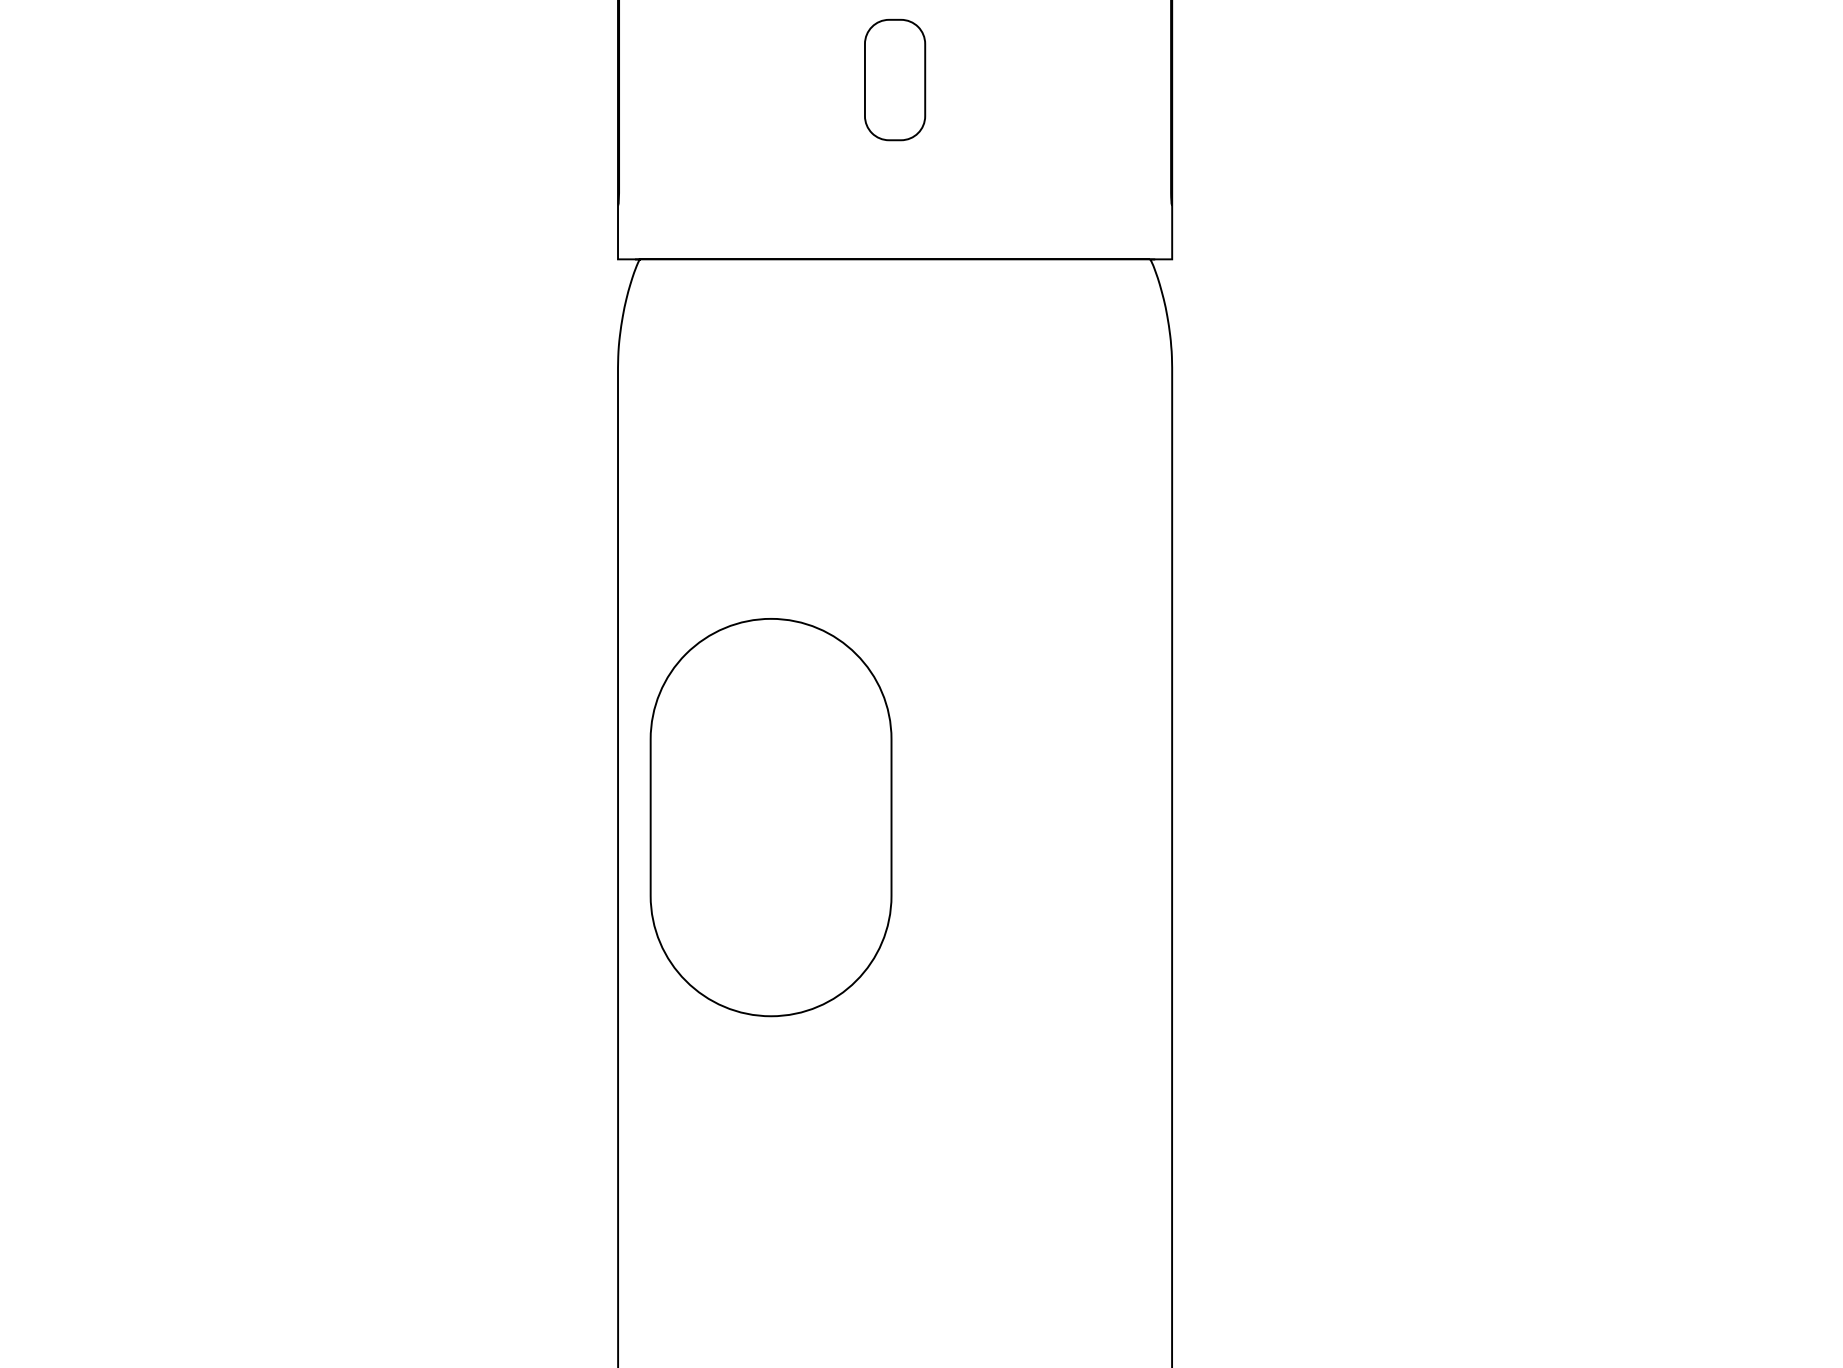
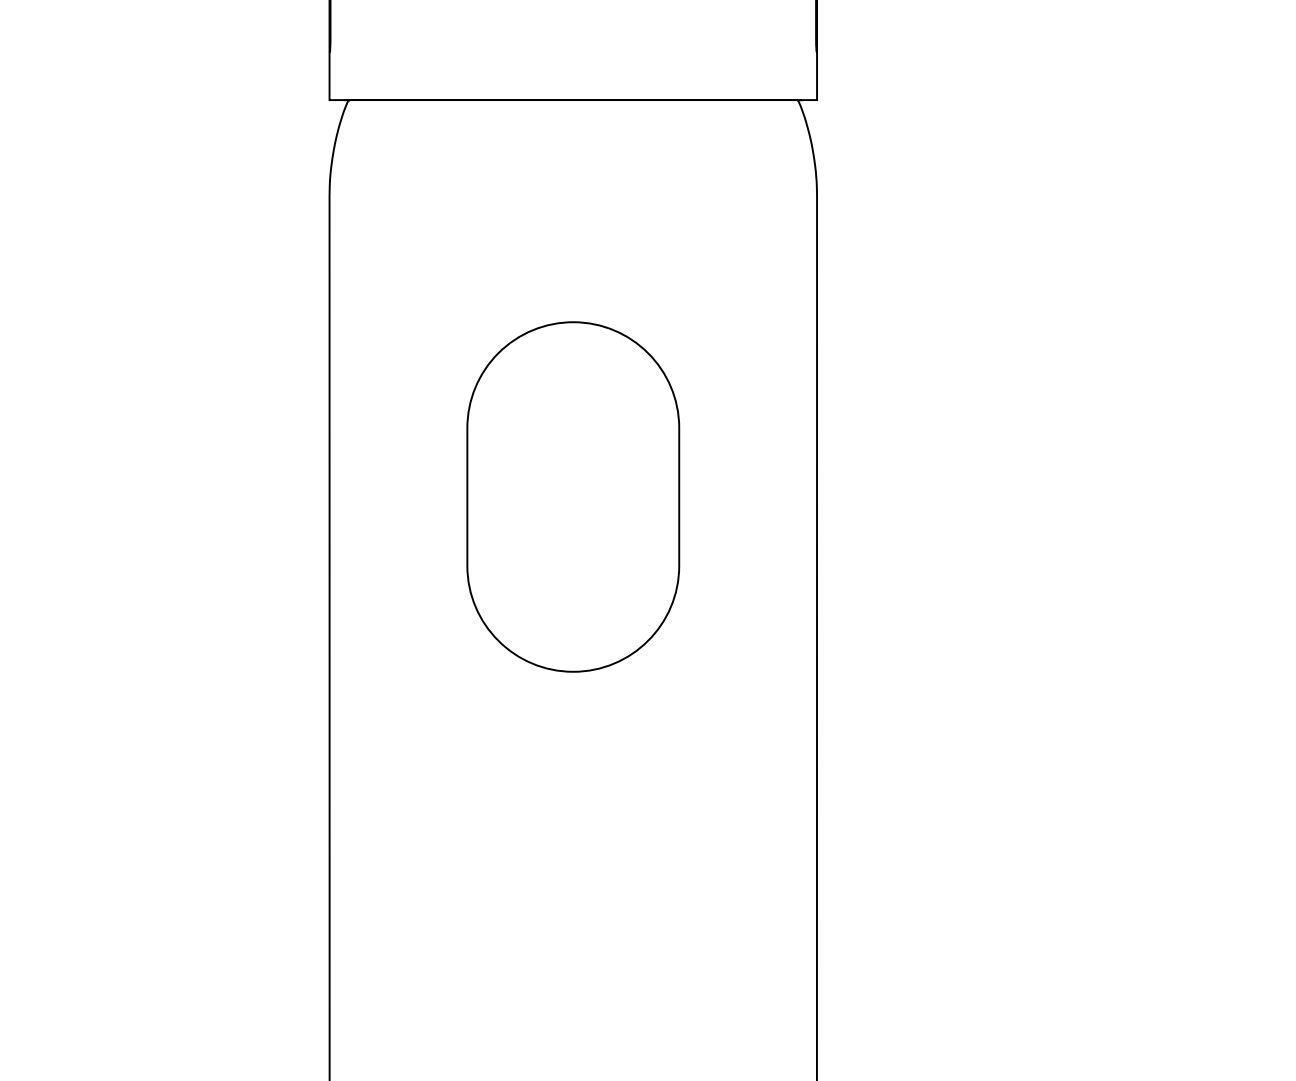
part: (770, 817) -> (572, 496), moved

